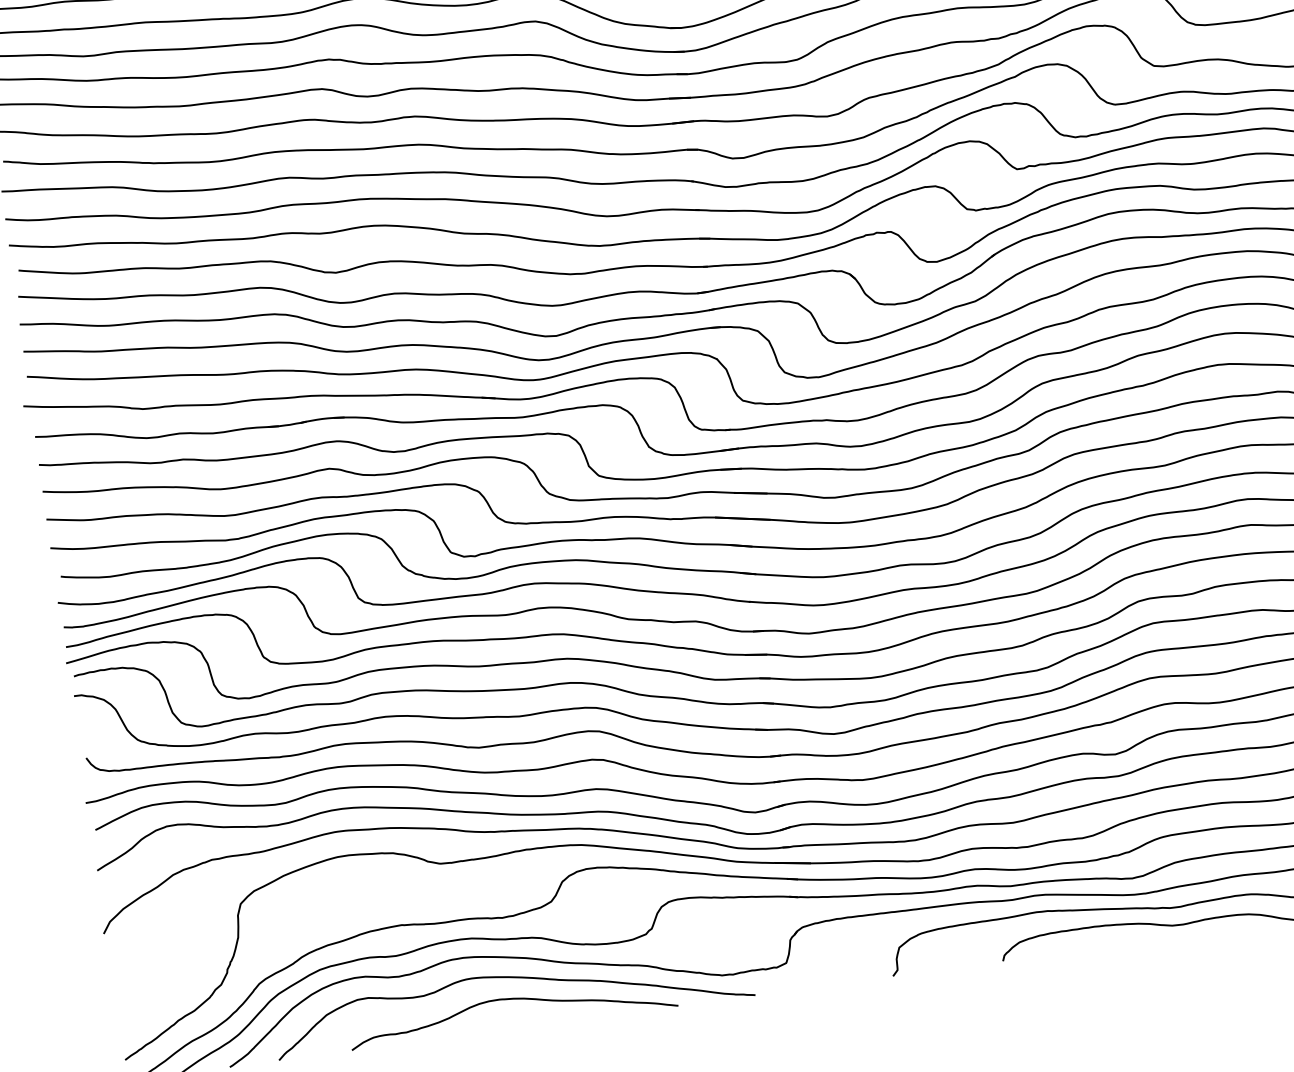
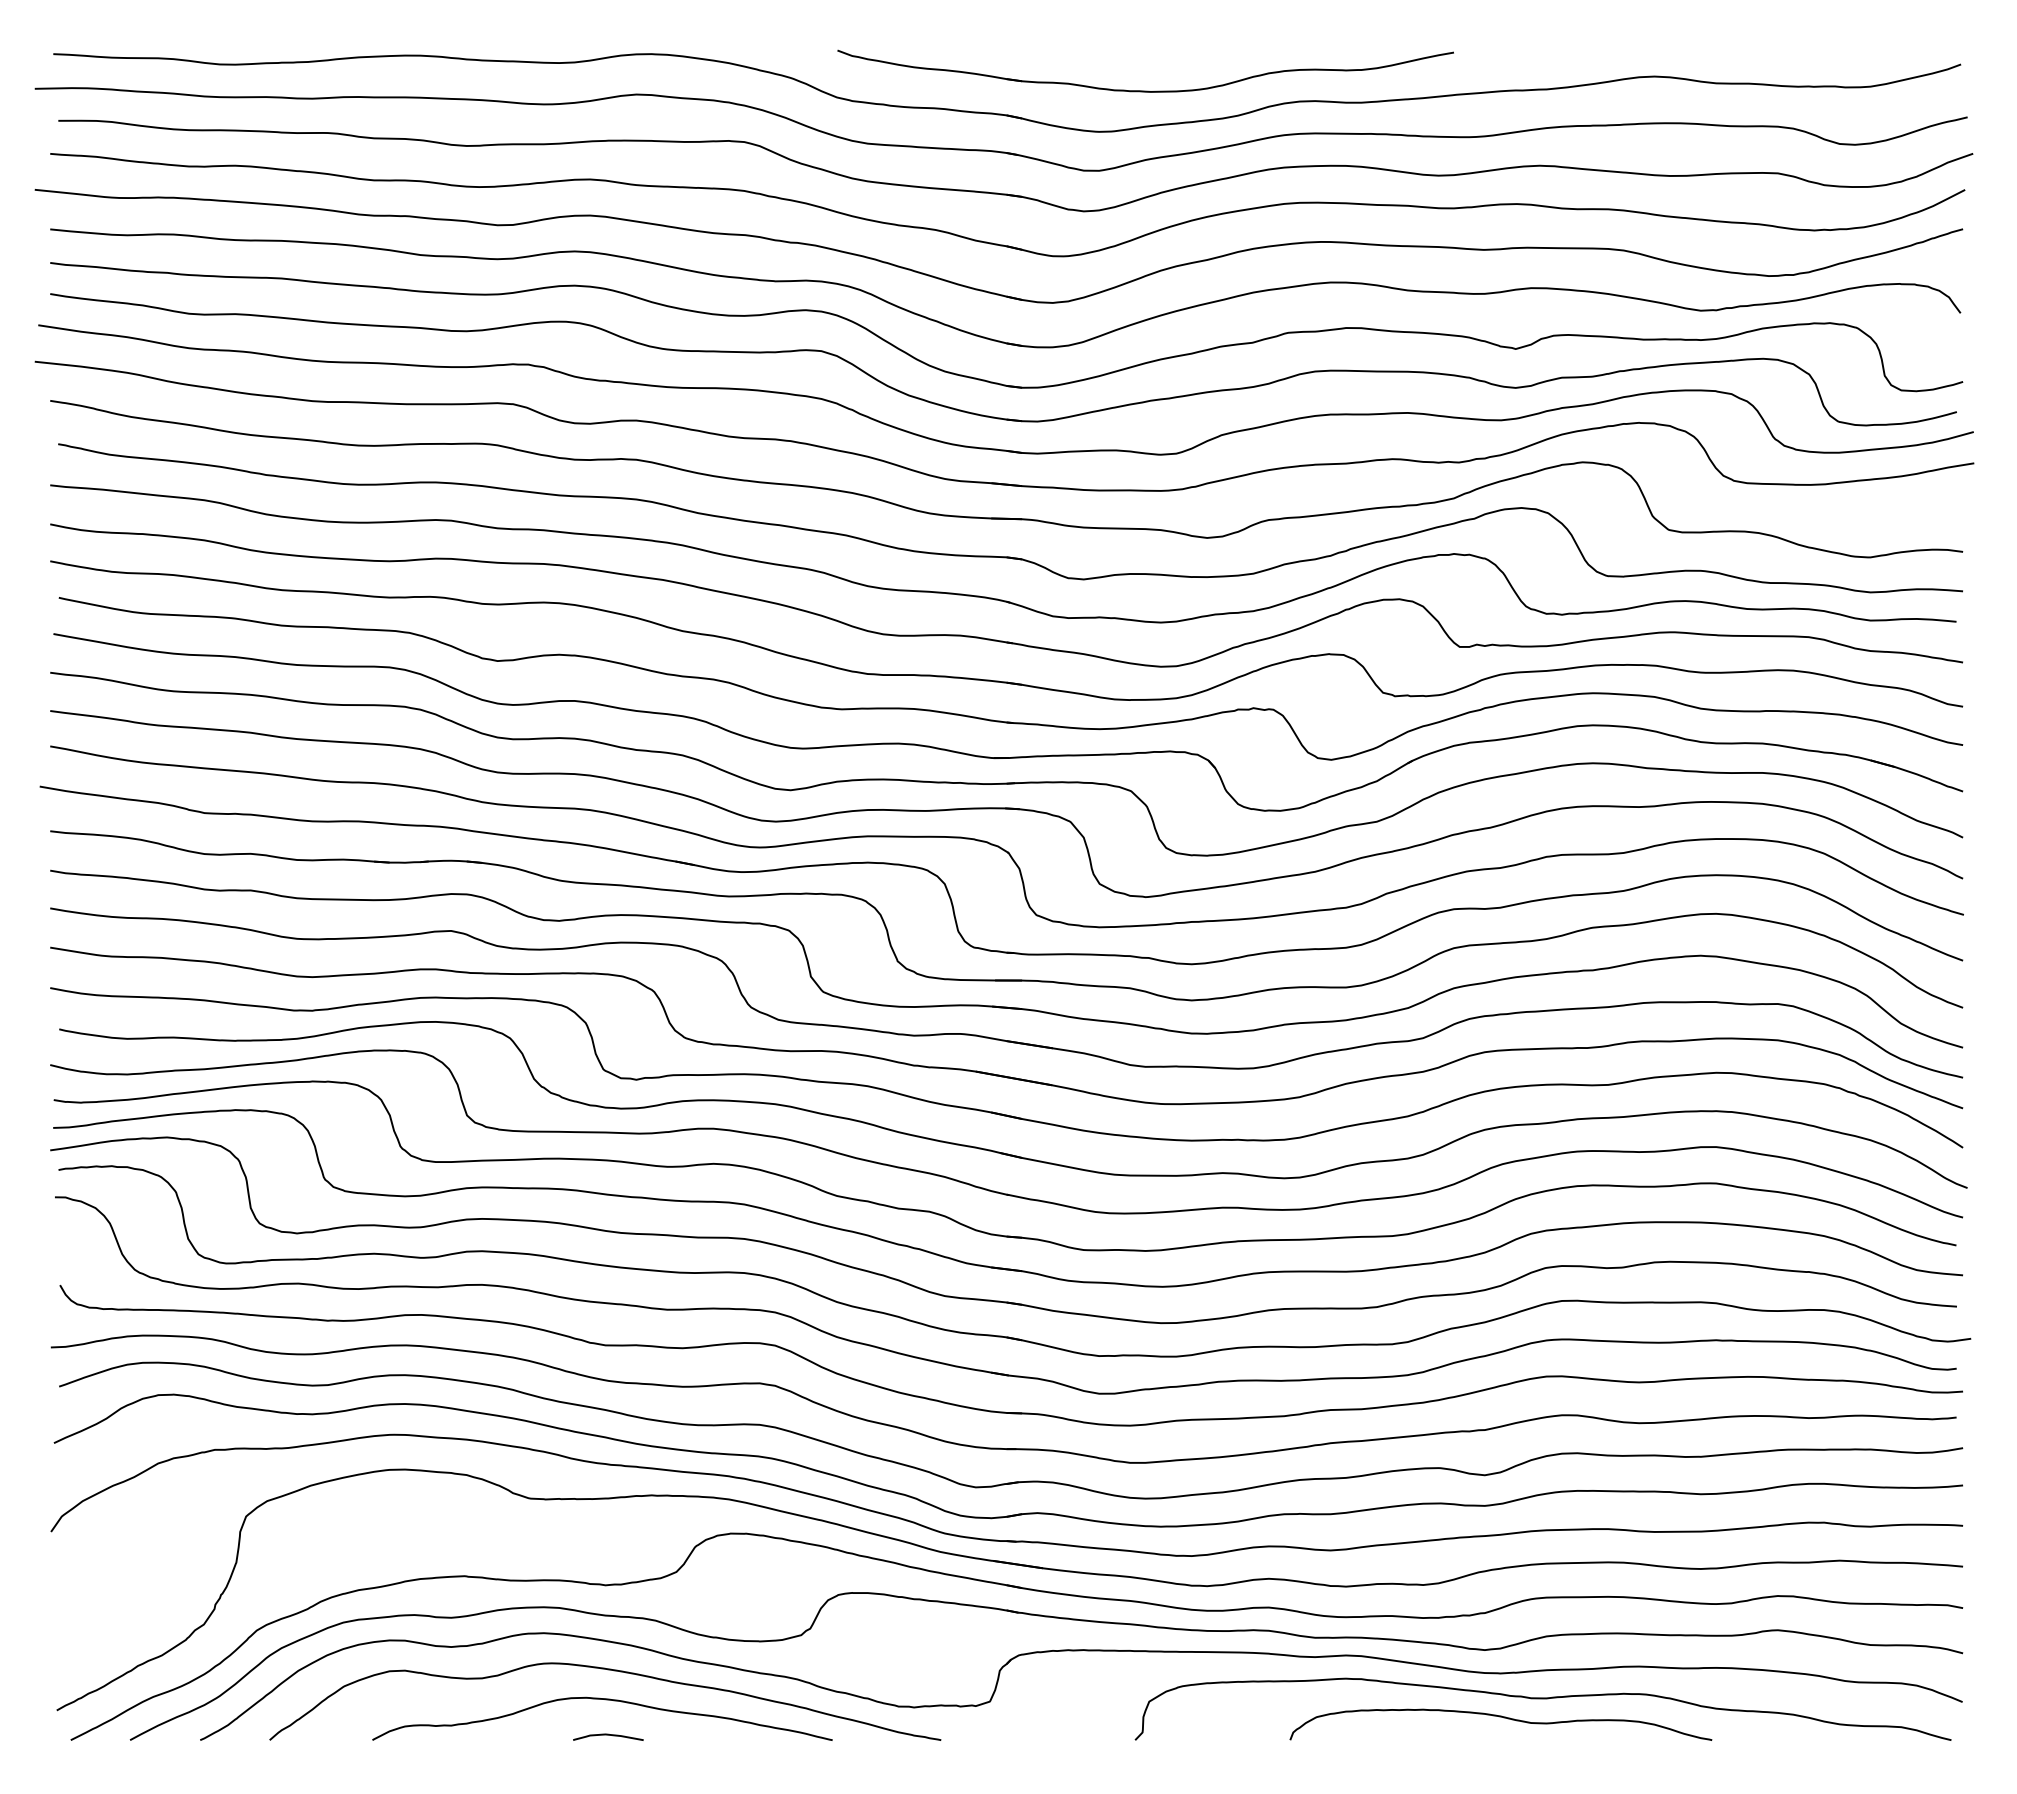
curve: (519, 1024) -> (608, 1735), added

